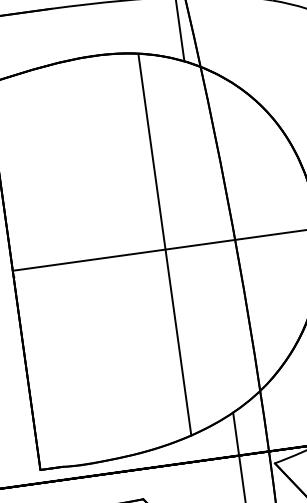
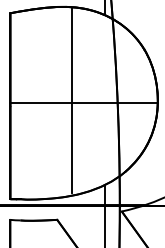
line: (165, 243) -> (72, 100), moved

